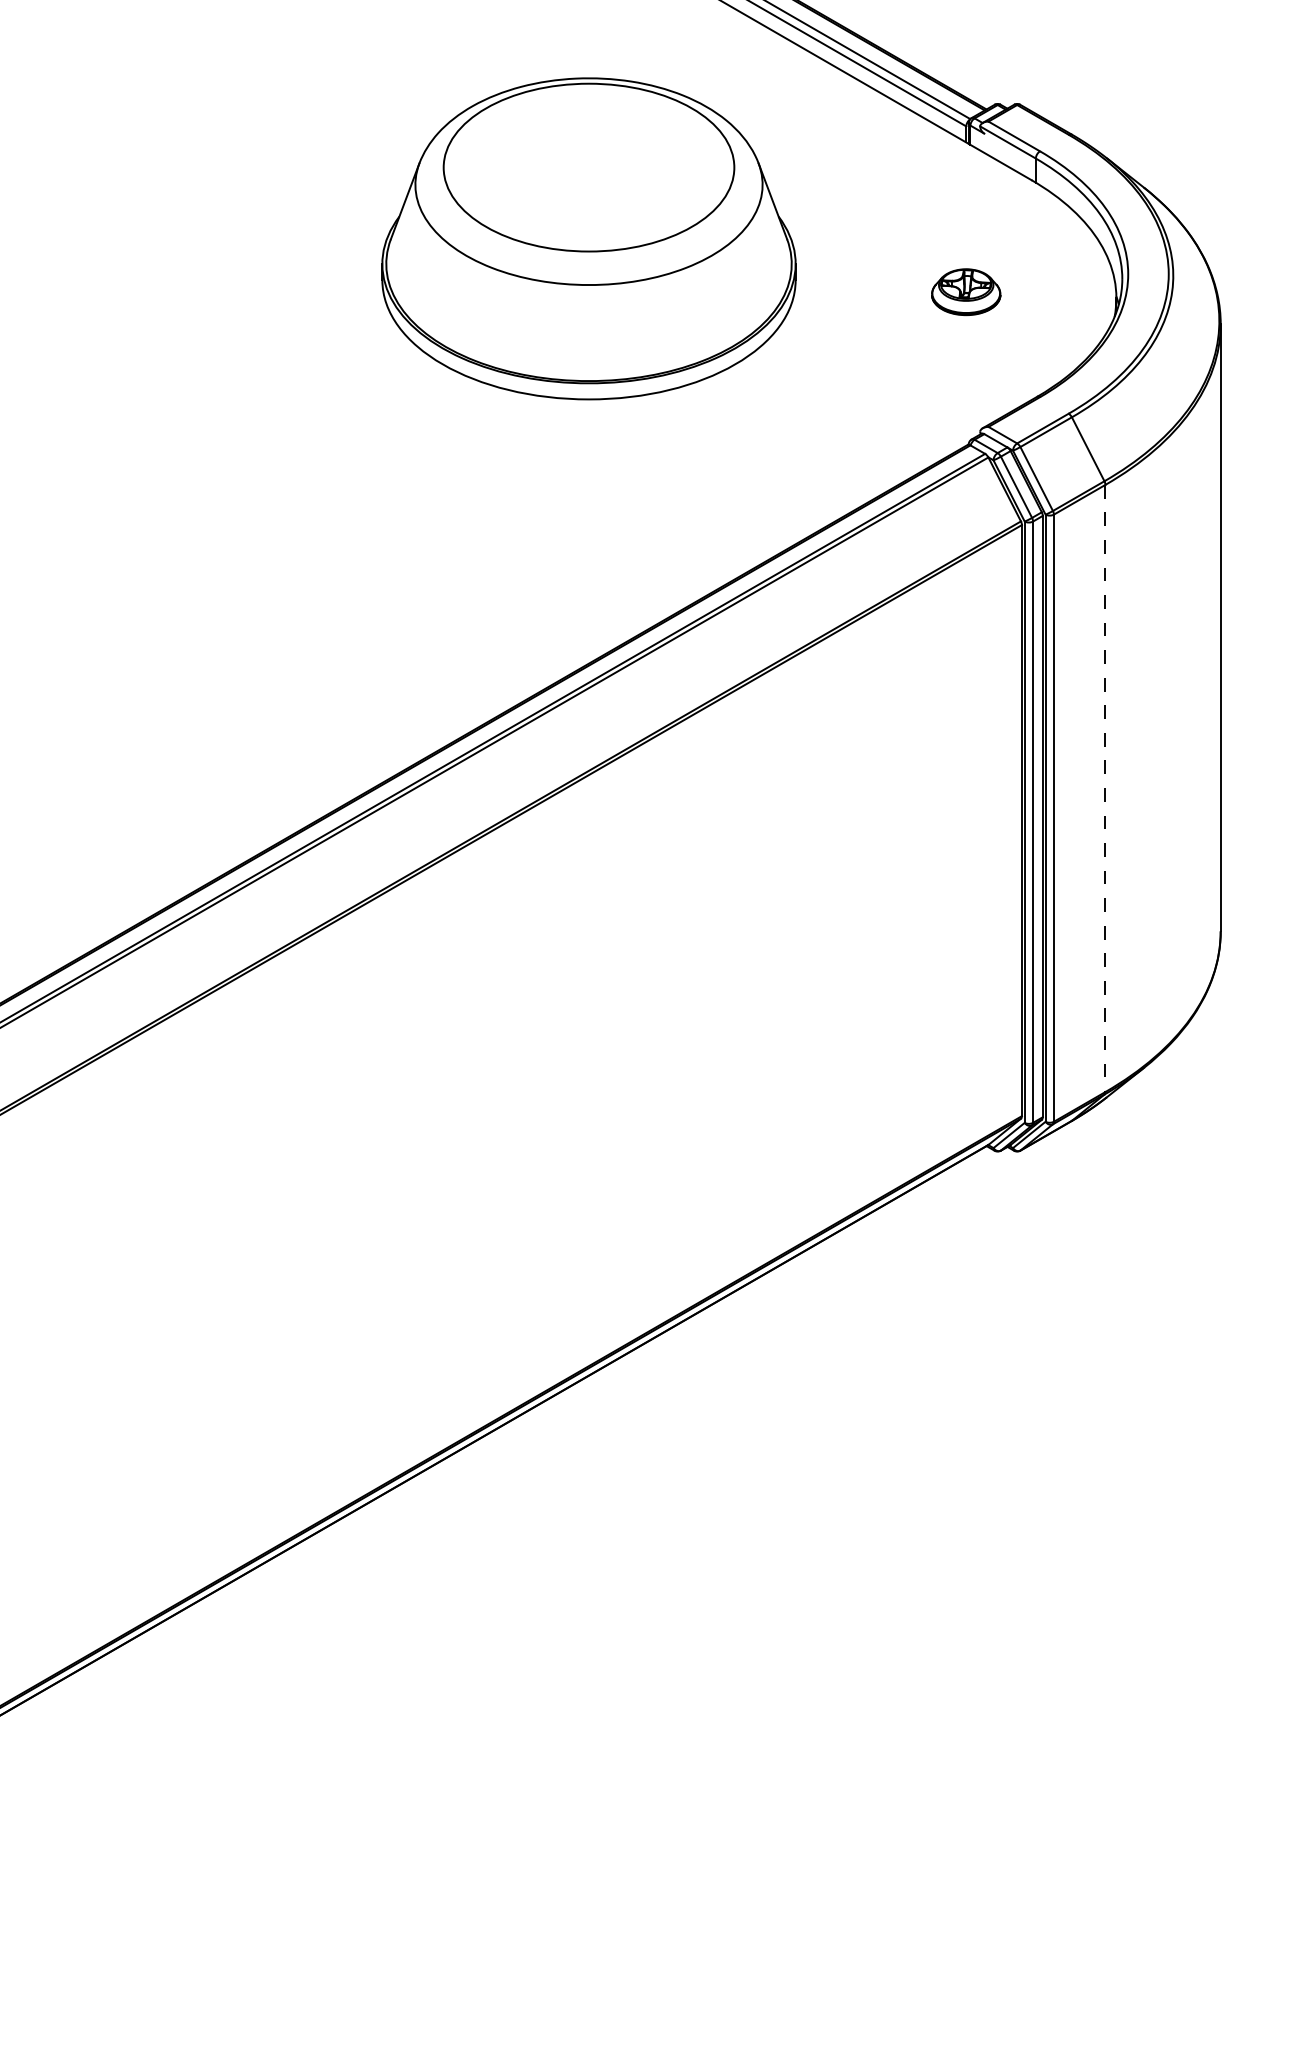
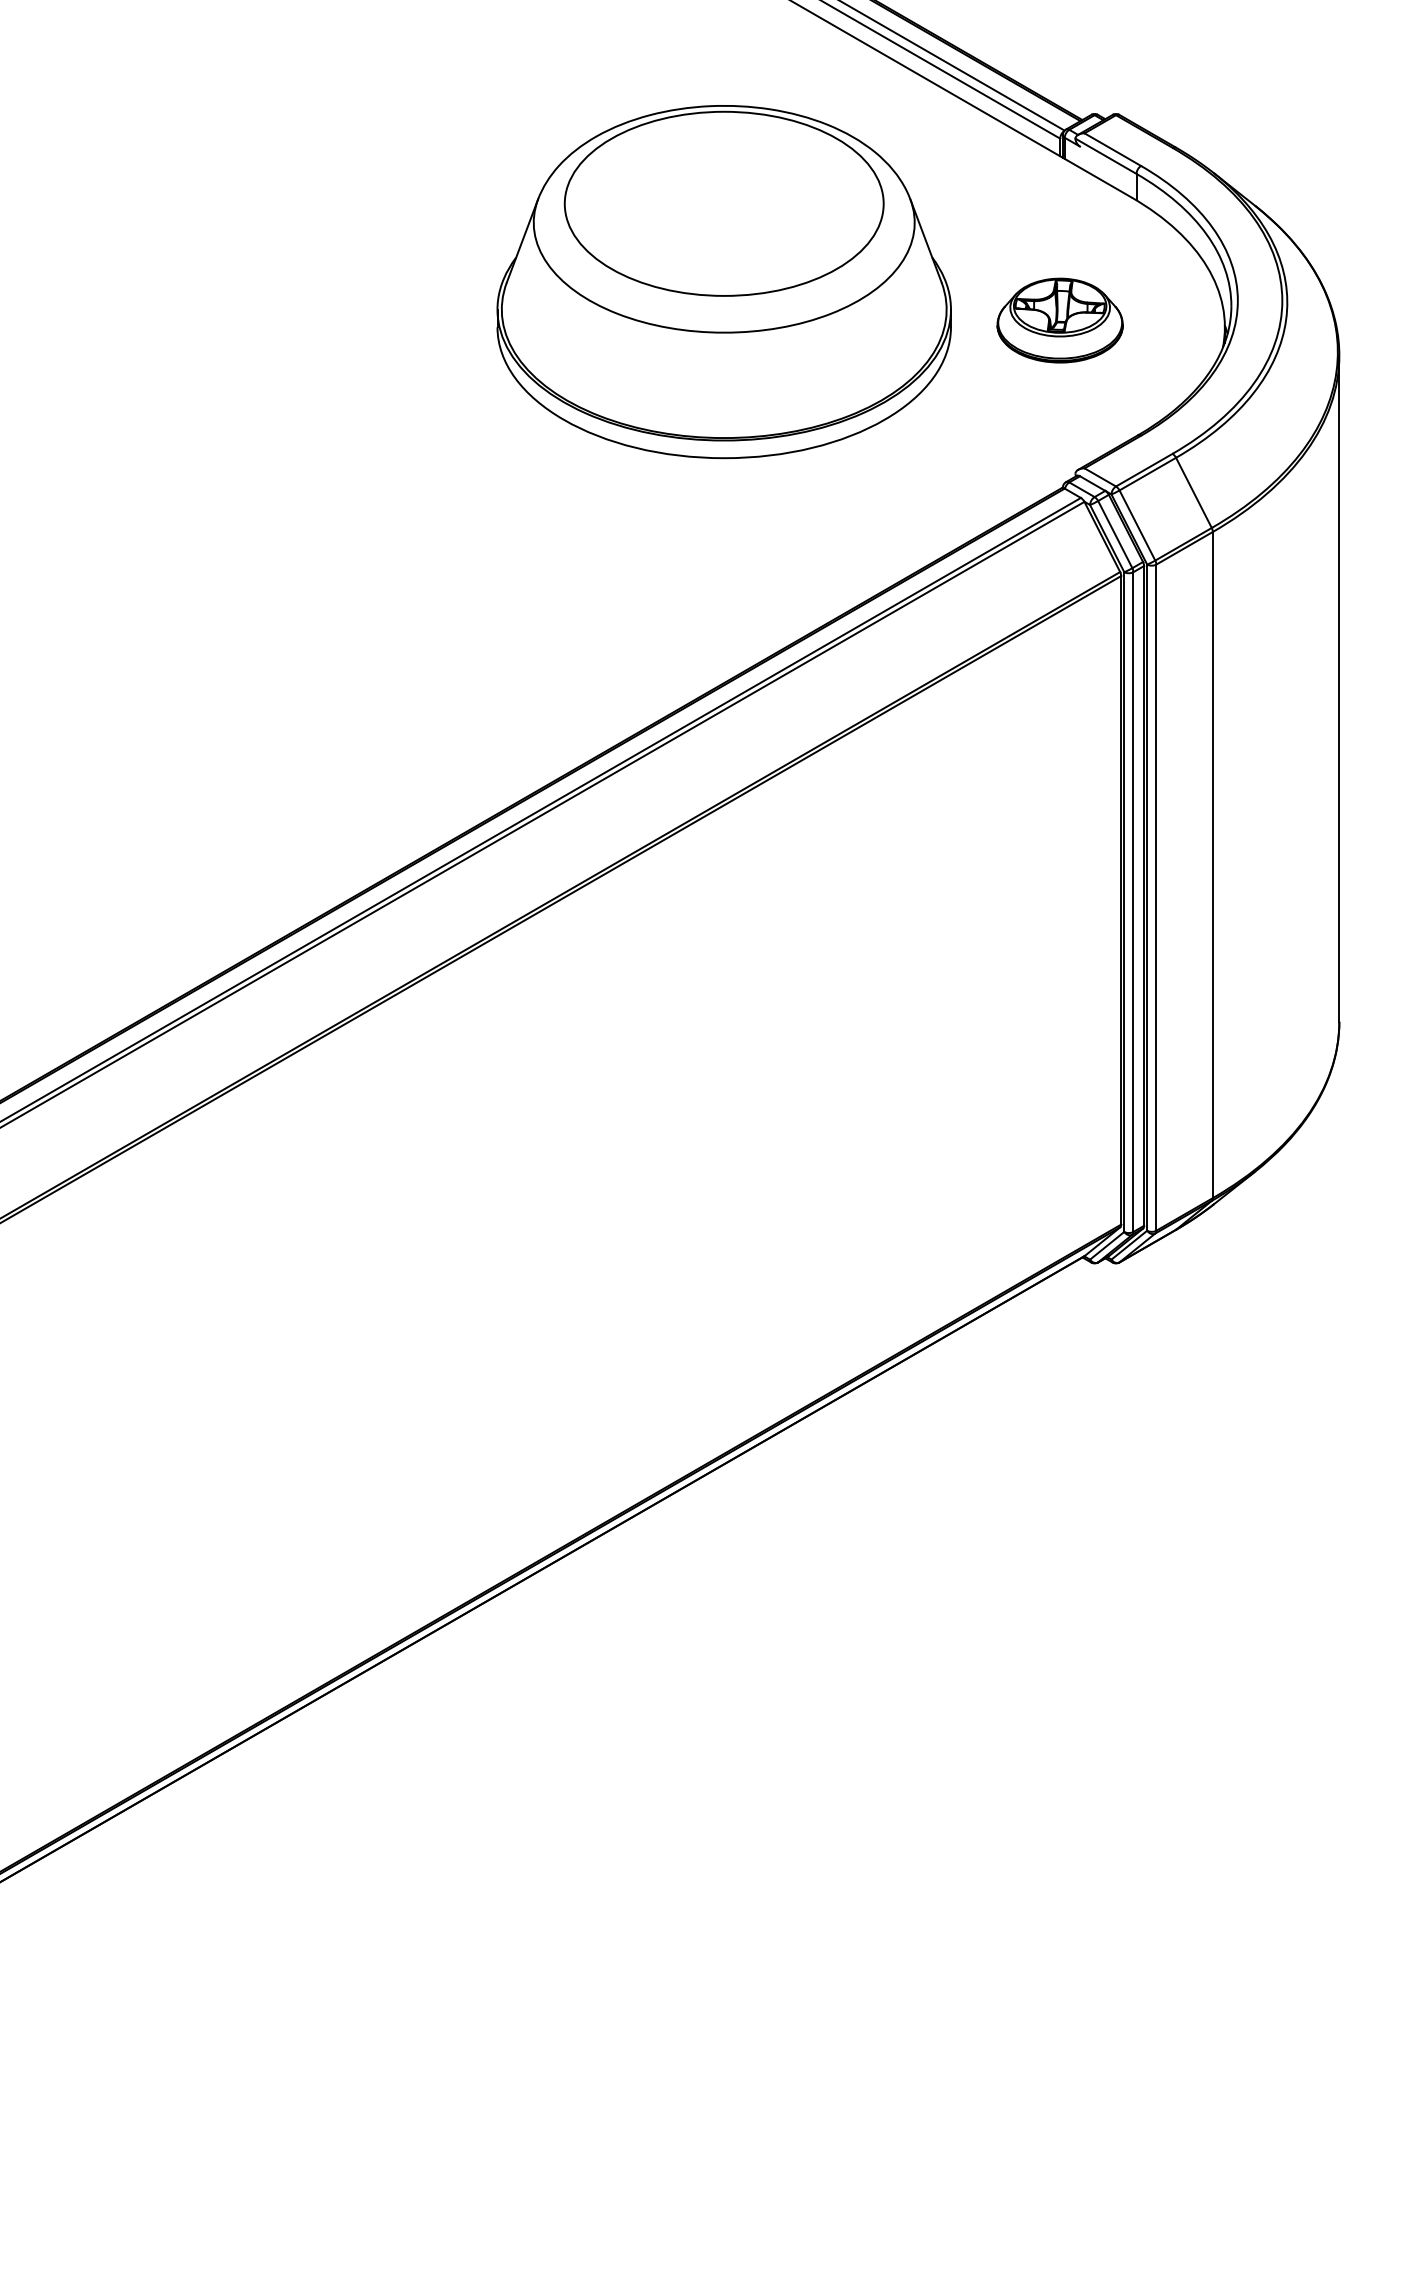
part: (588, 239) -> (723, 282), moved
part: (965, 292) -> (1059, 320), size x1.67
line: (1105, 788) -> (1212, 865), dashed -> solid

